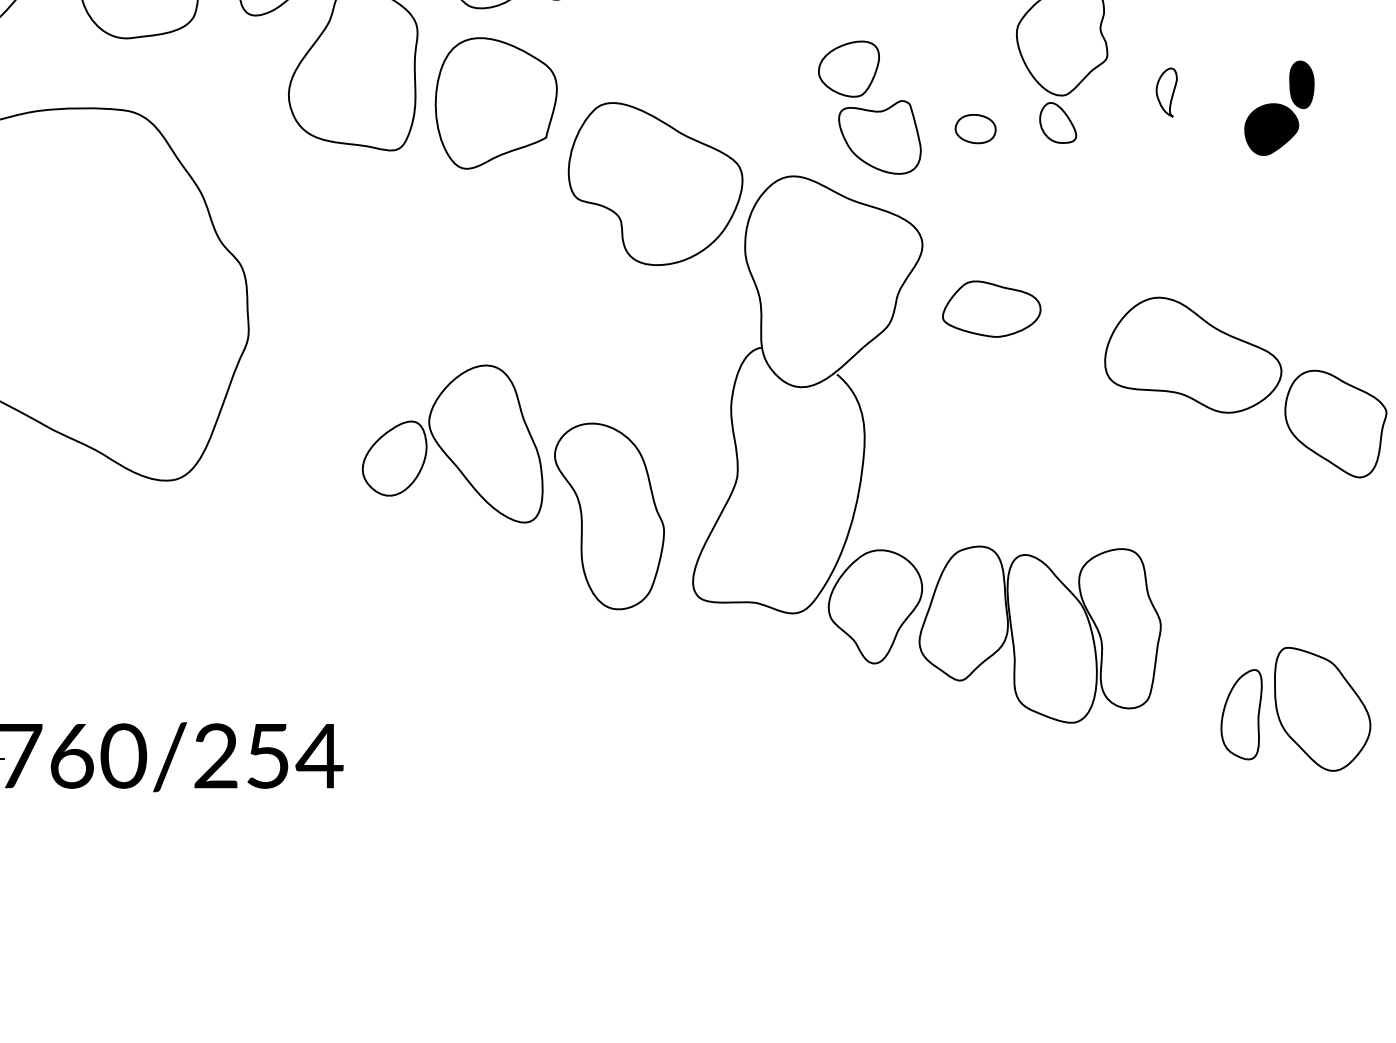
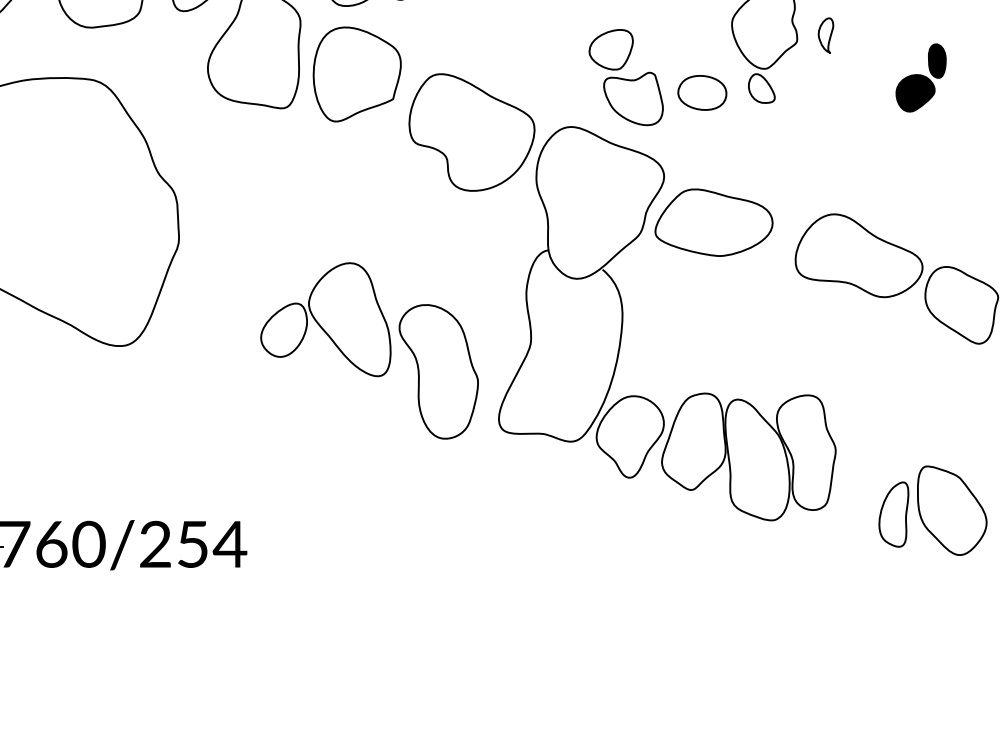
part: (1166, 92) -> (825, 35), moved
part: (975, 128) -> (702, 92), size x1.67
part: (991, 308) -> (713, 222), size x1.67

